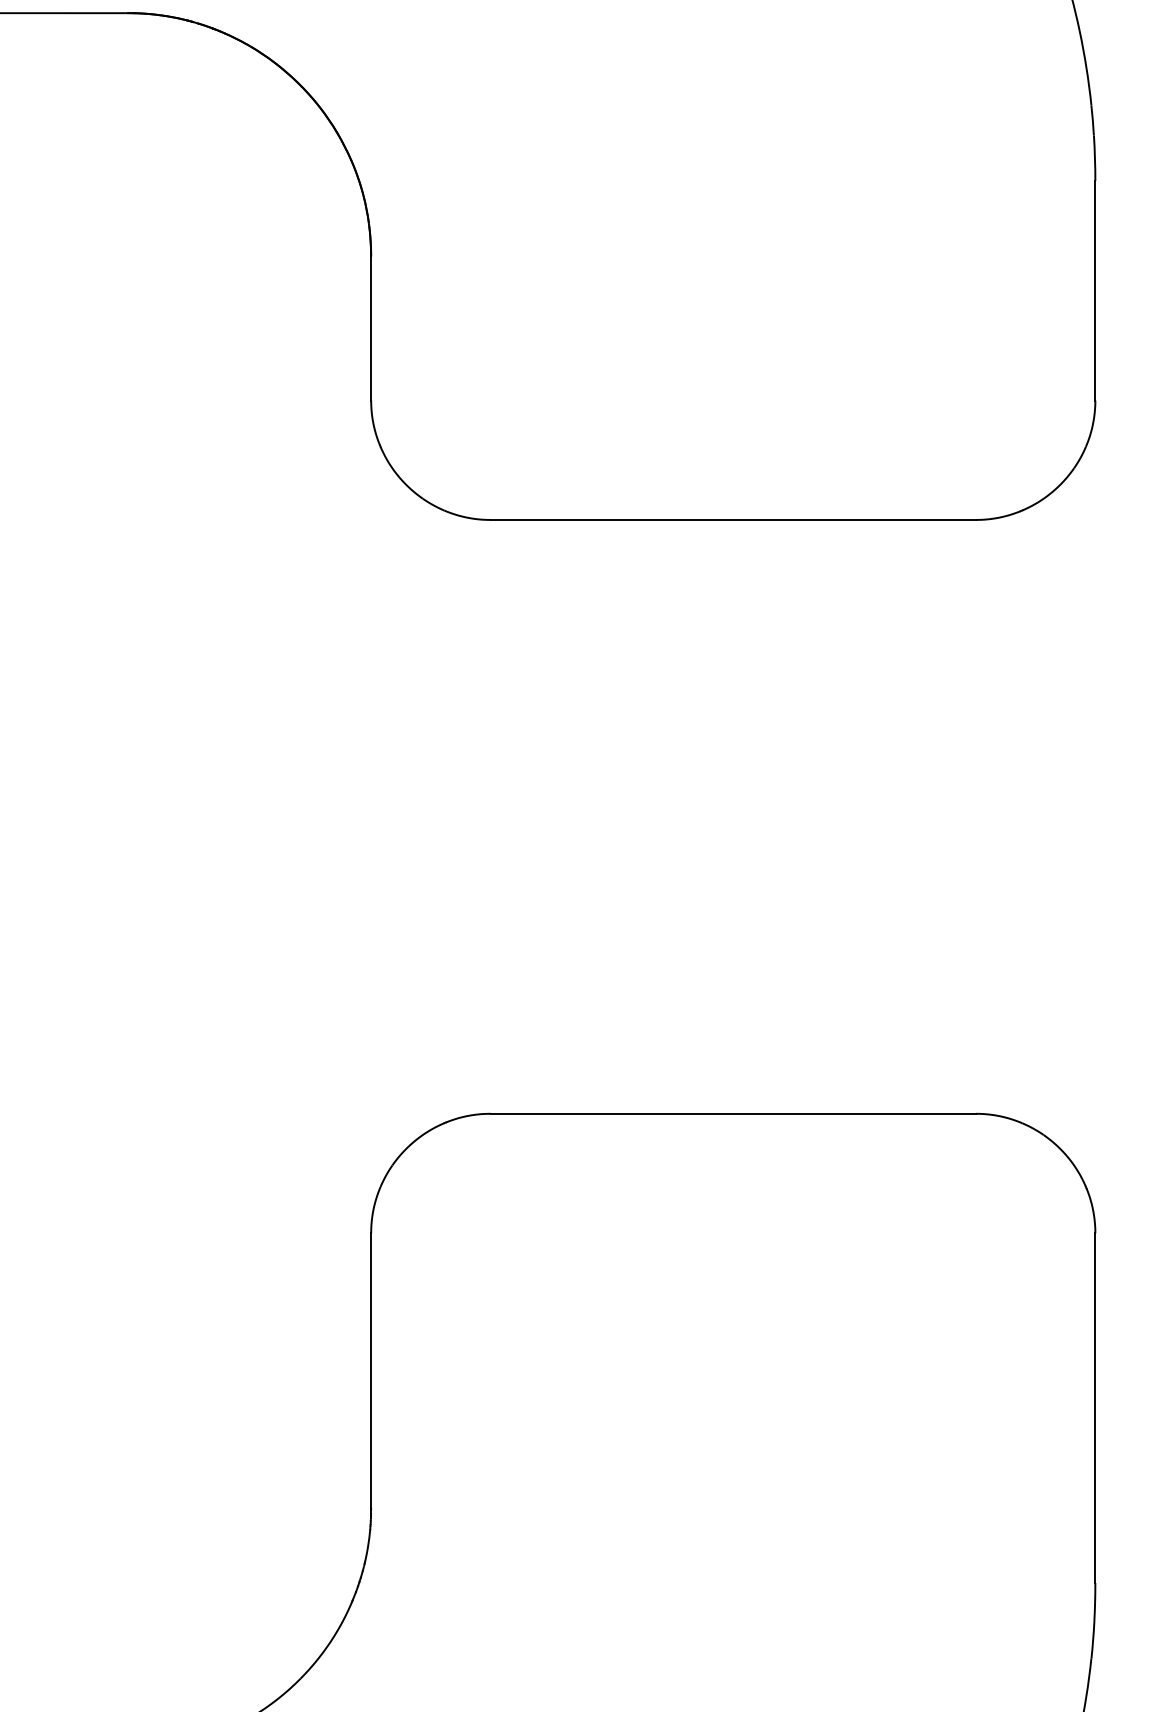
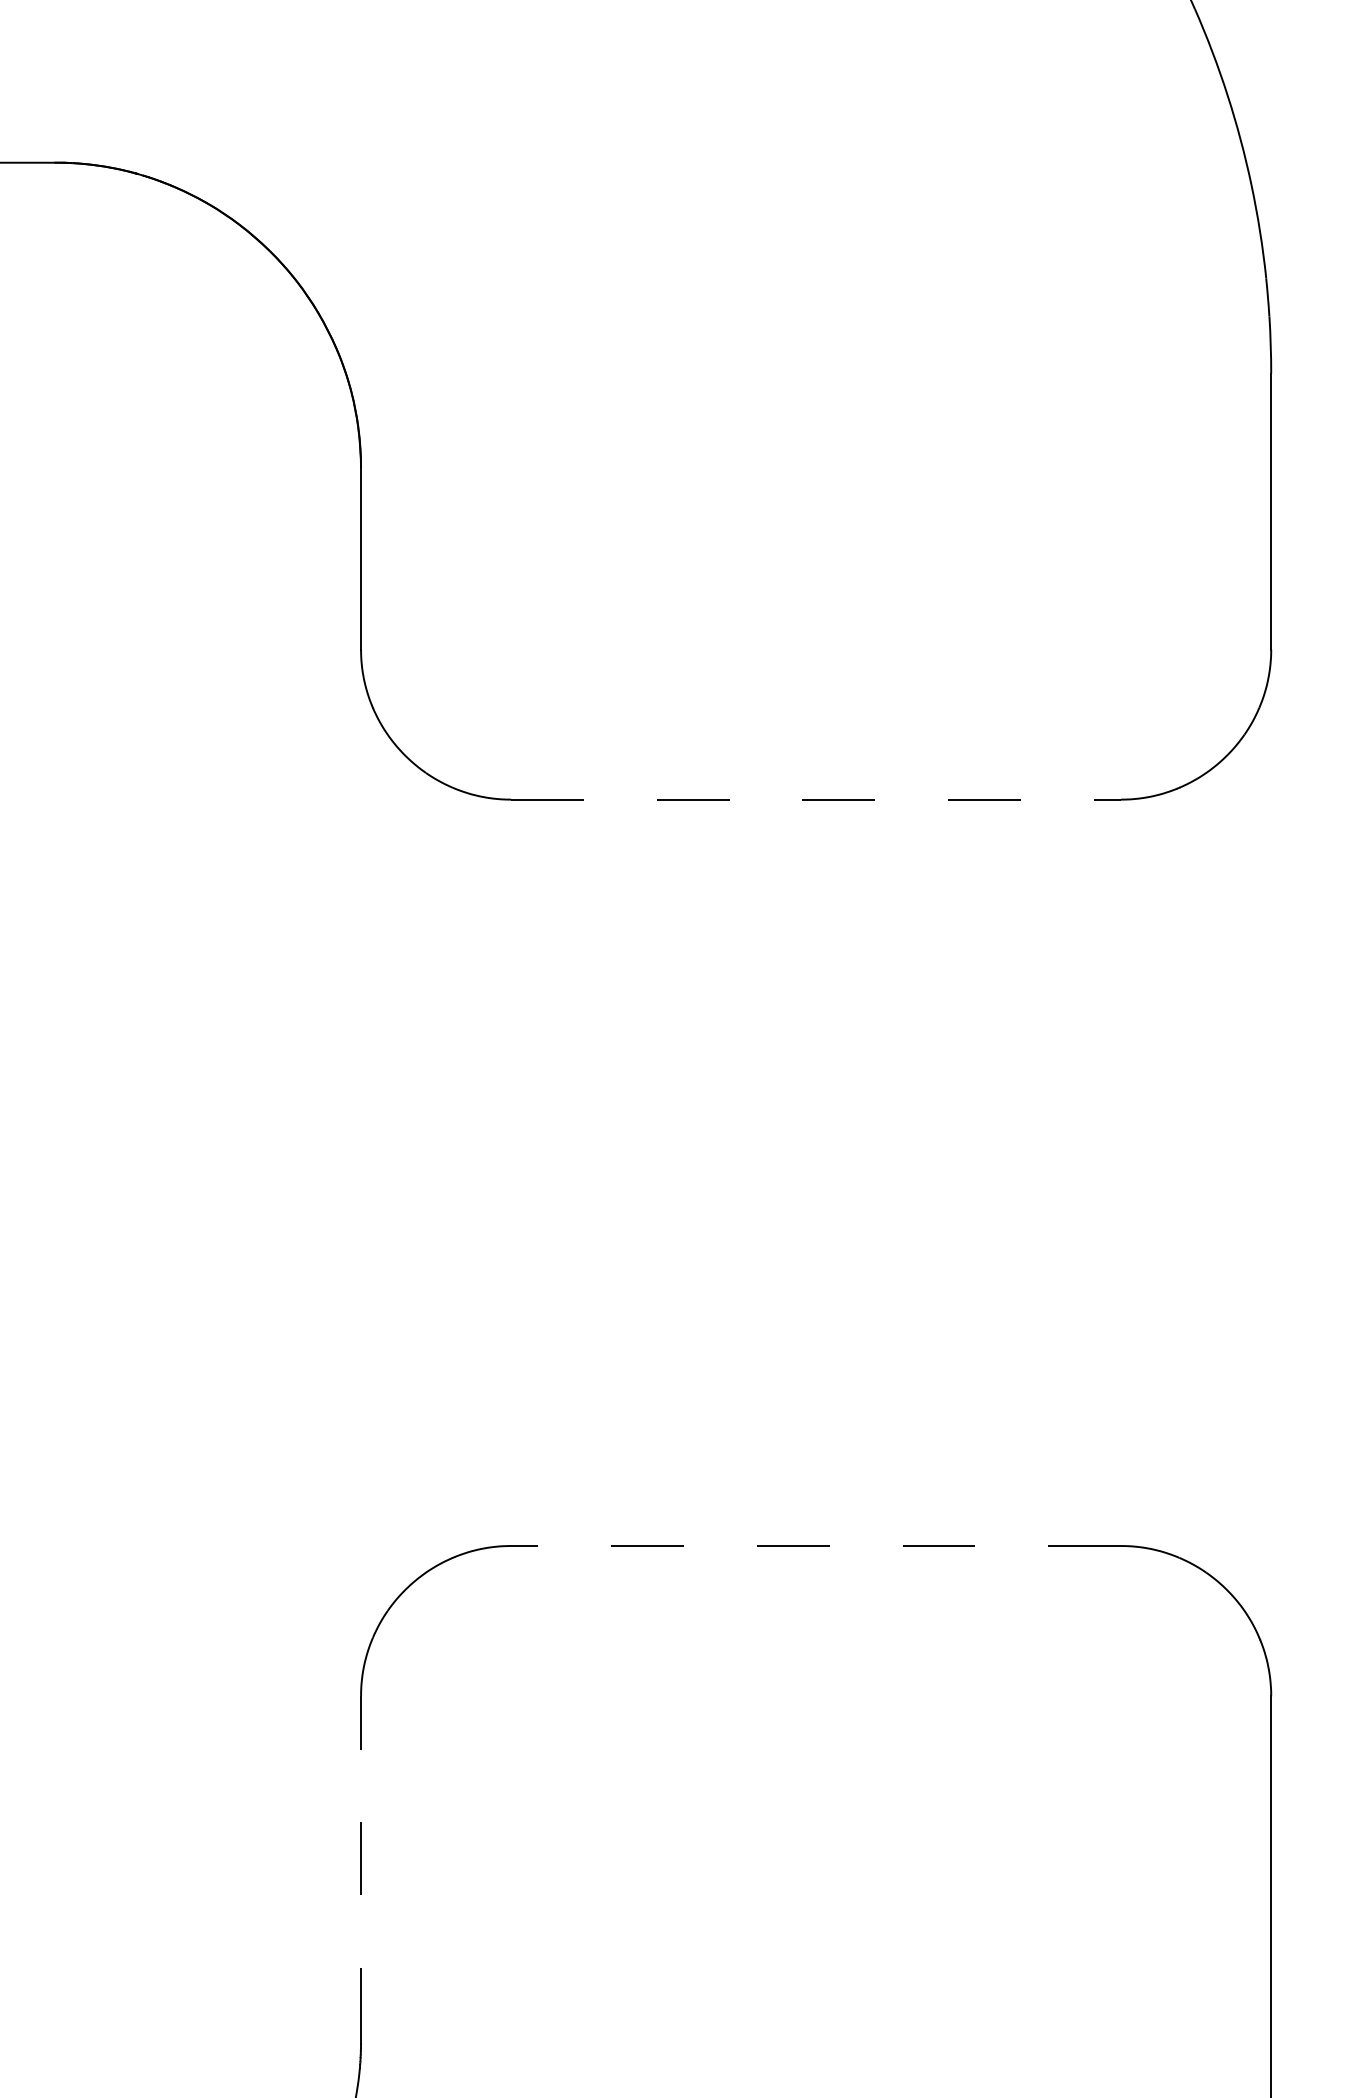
line: (733, 519) -> (816, 799), solid -> dashed
line: (733, 1113) -> (816, 1545), solid -> dashed
line: (371, 1369) -> (361, 1867), solid -> dashed

